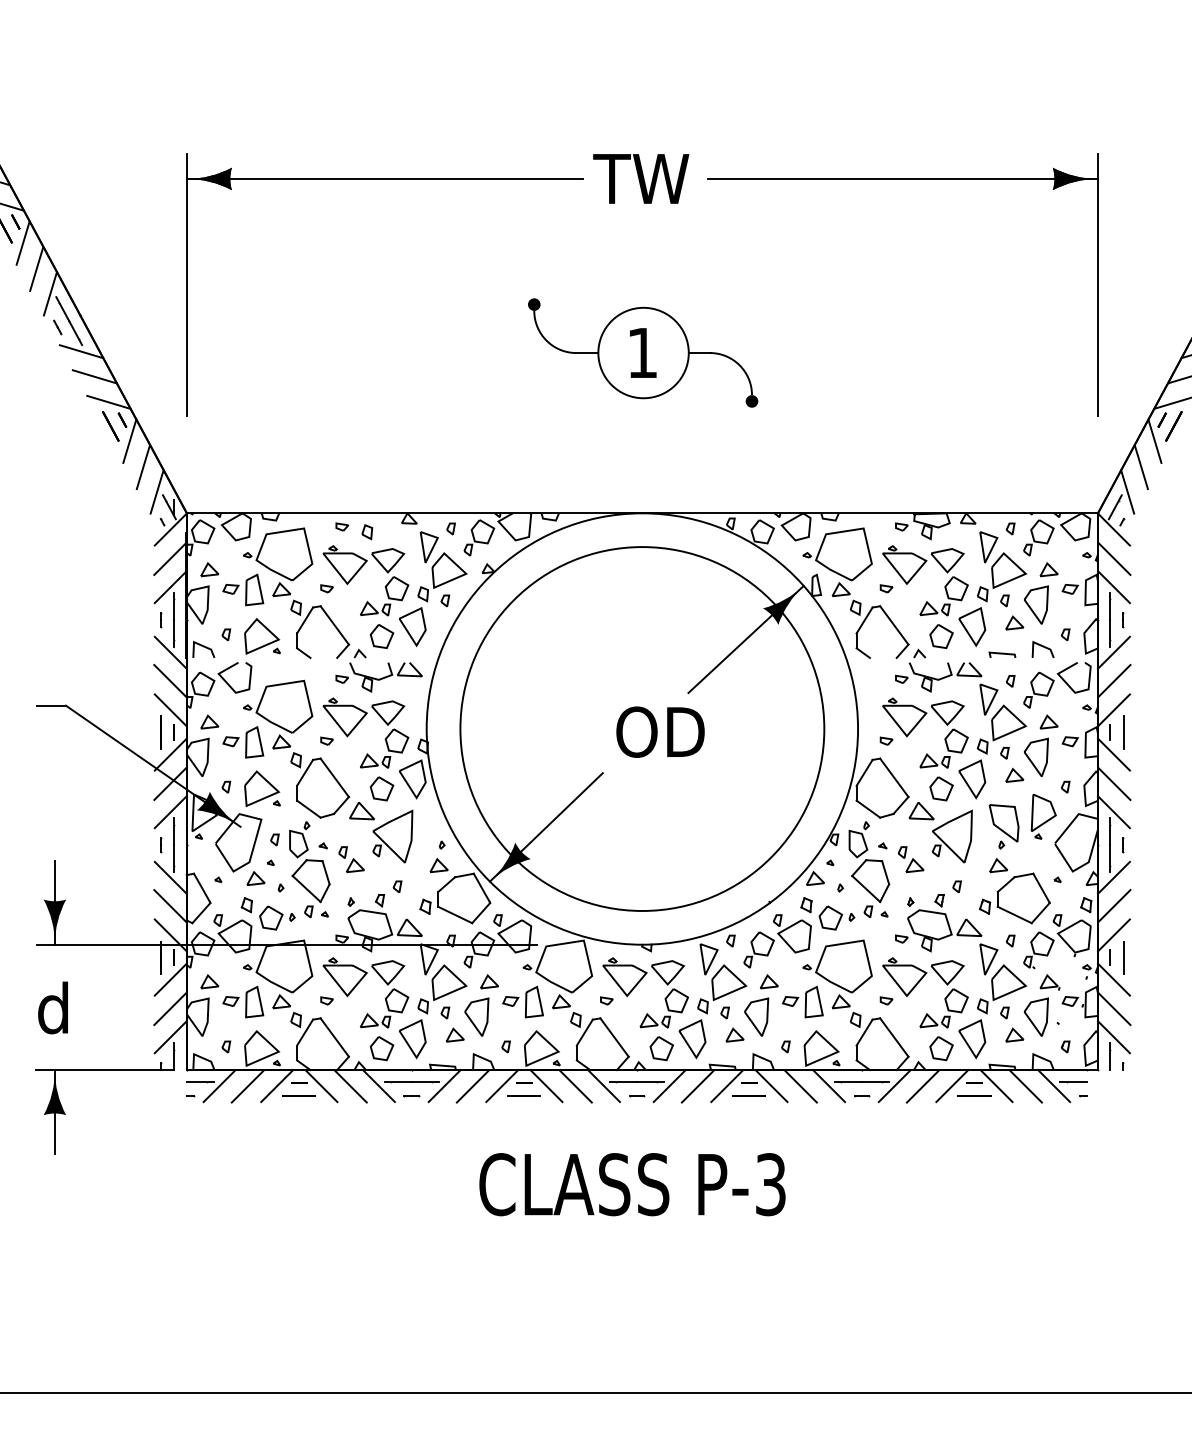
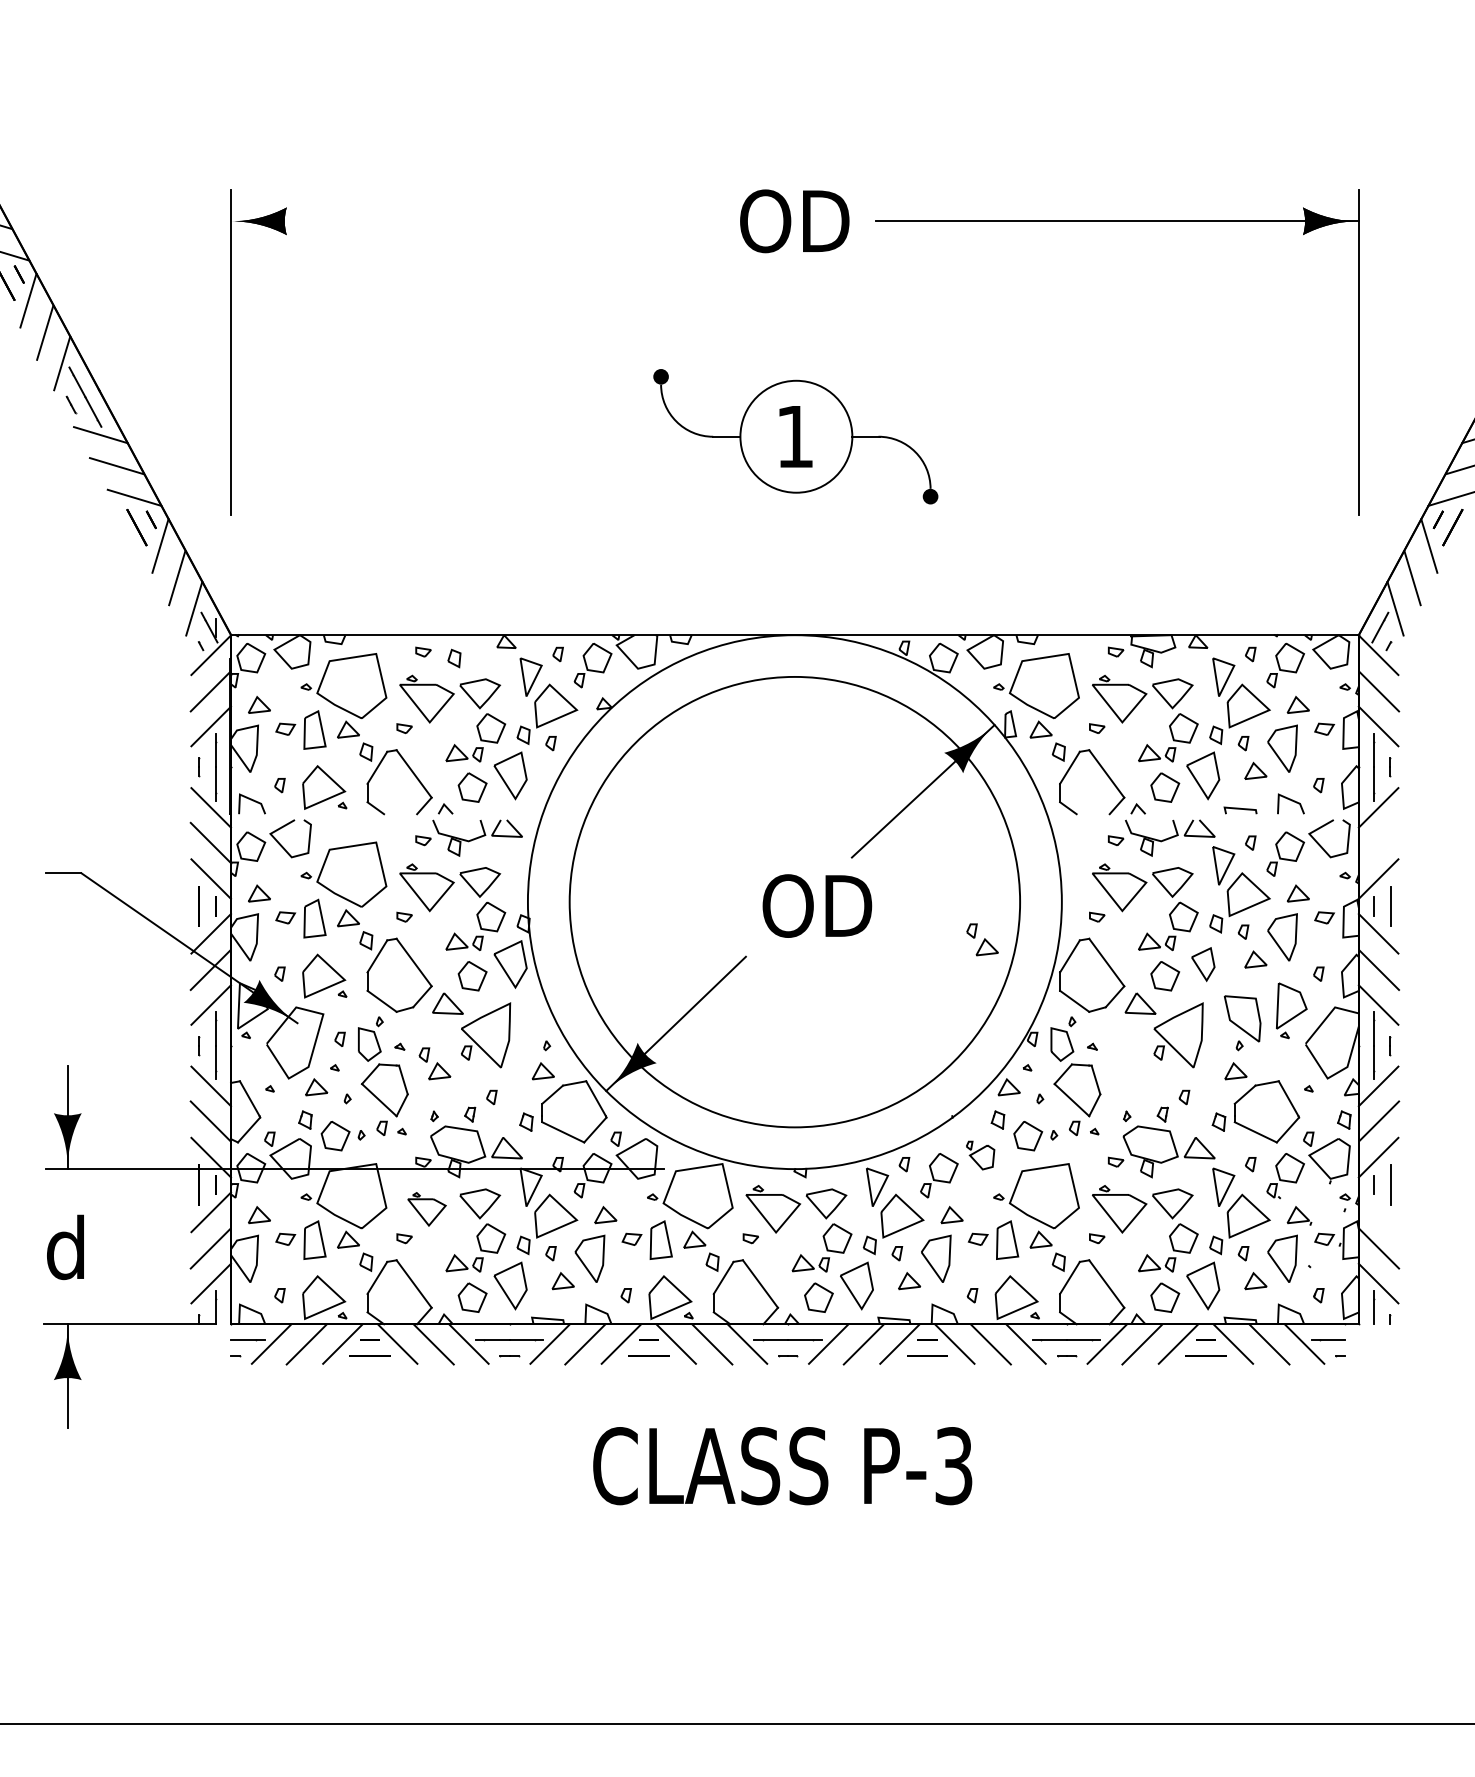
line: (385, 179) -> (476, 221), removed
text: (641, 179) -> (793, 221), TW -> OD
line: (1114, 680) -> (1379, 842), removed
part: (972, 779) -> (1203, 964), size x0.7
part: (911, 859) -> (982, 939), moved
part: (792, 933) -> (980, 1155), size x0.6
part: (344, 977) -> (426, 1209), size x0.7
line: (1113, 979) -> (1378, 1212), removed

